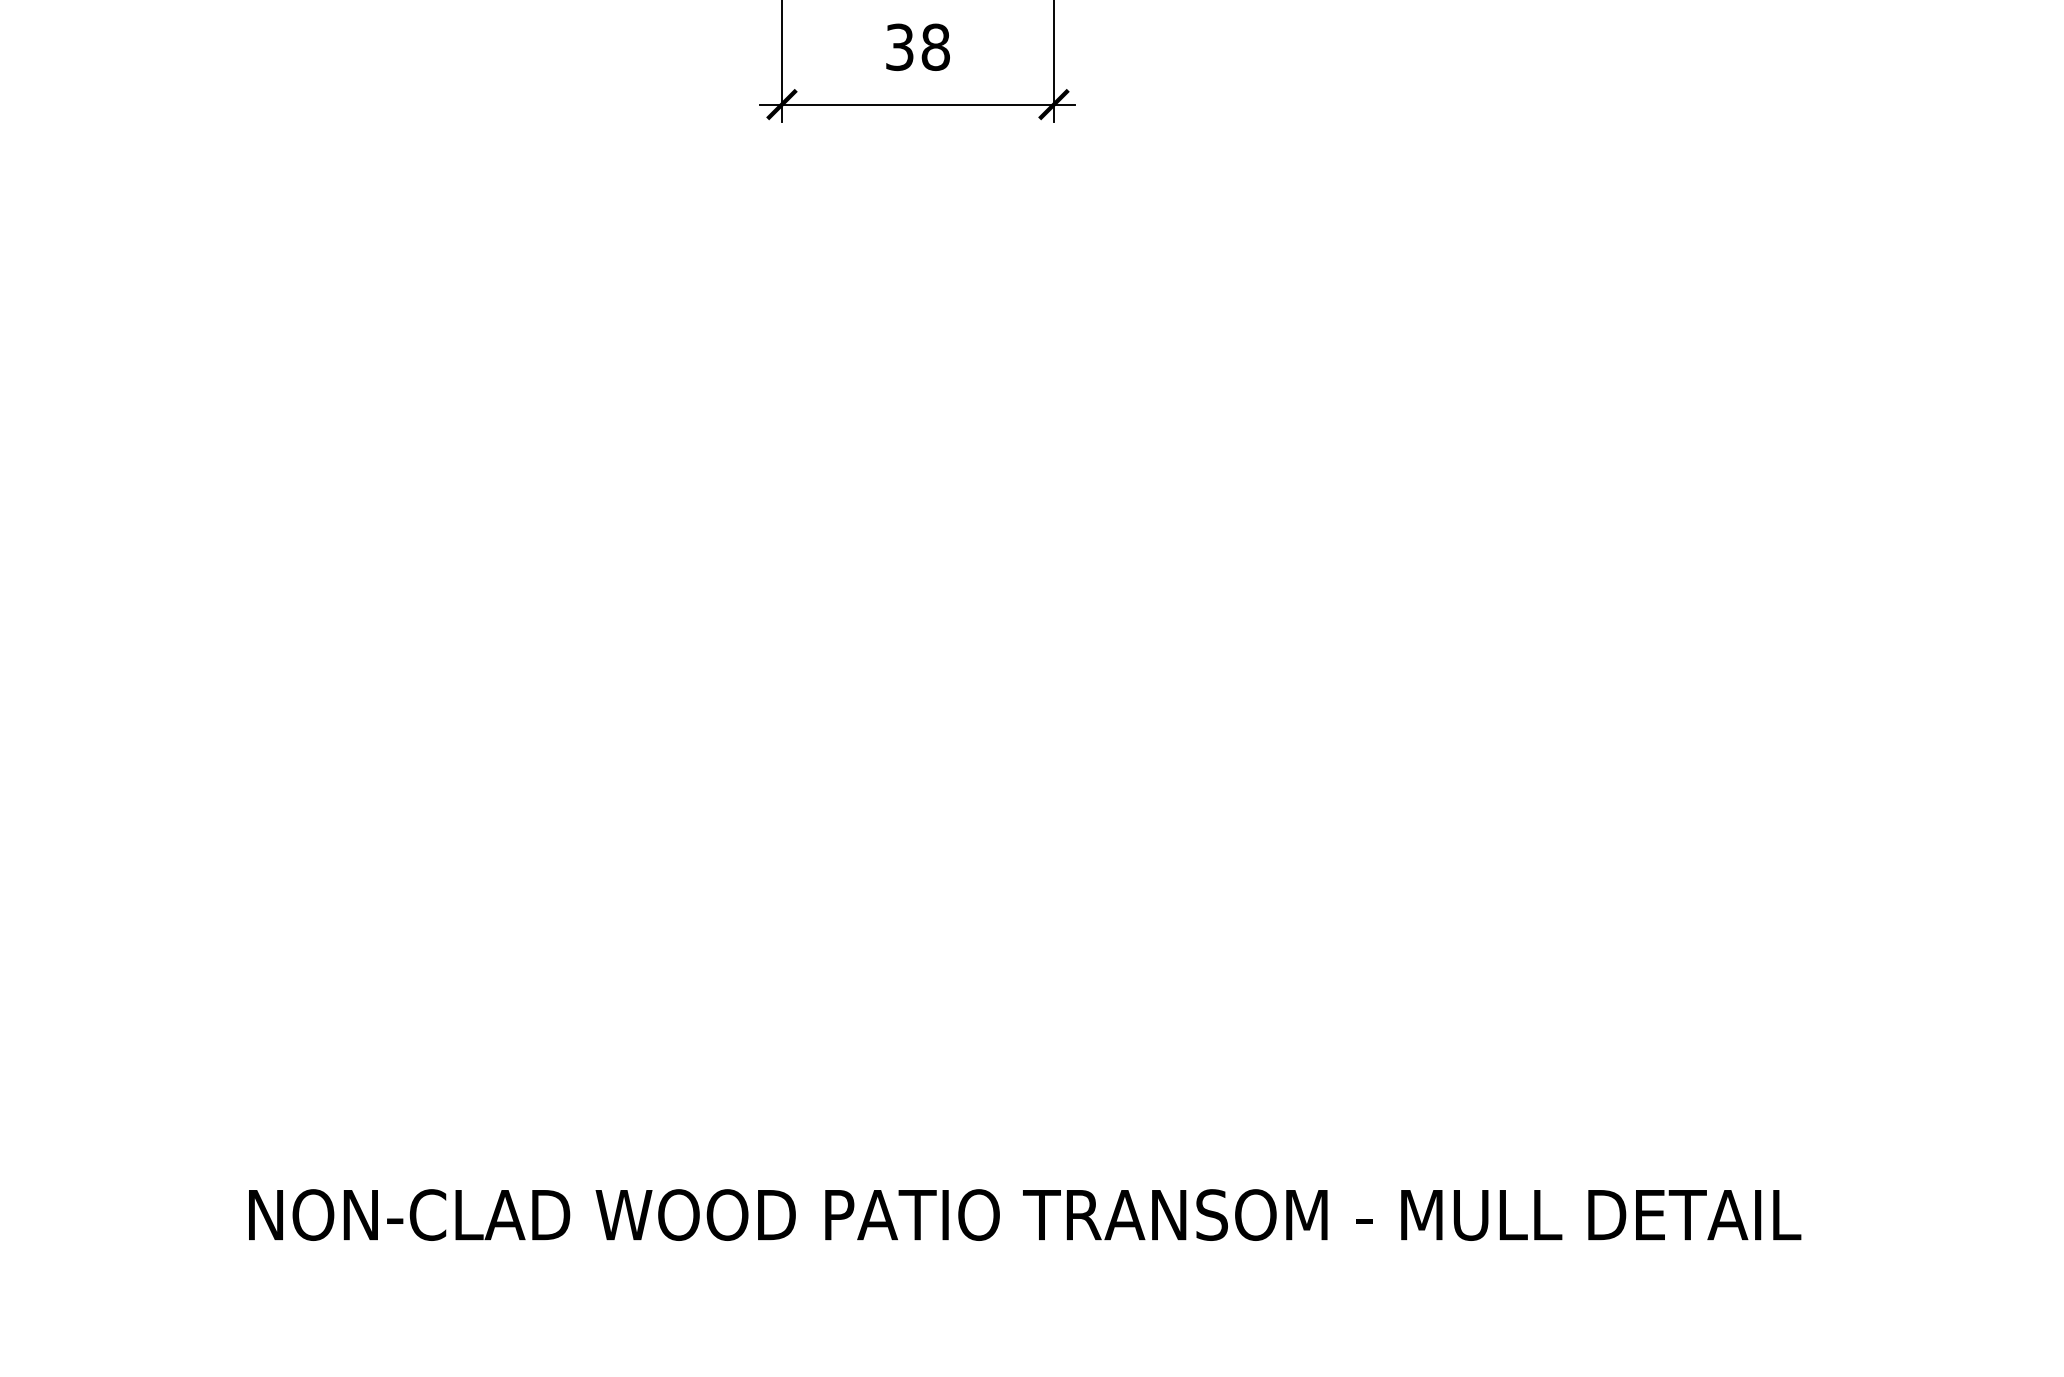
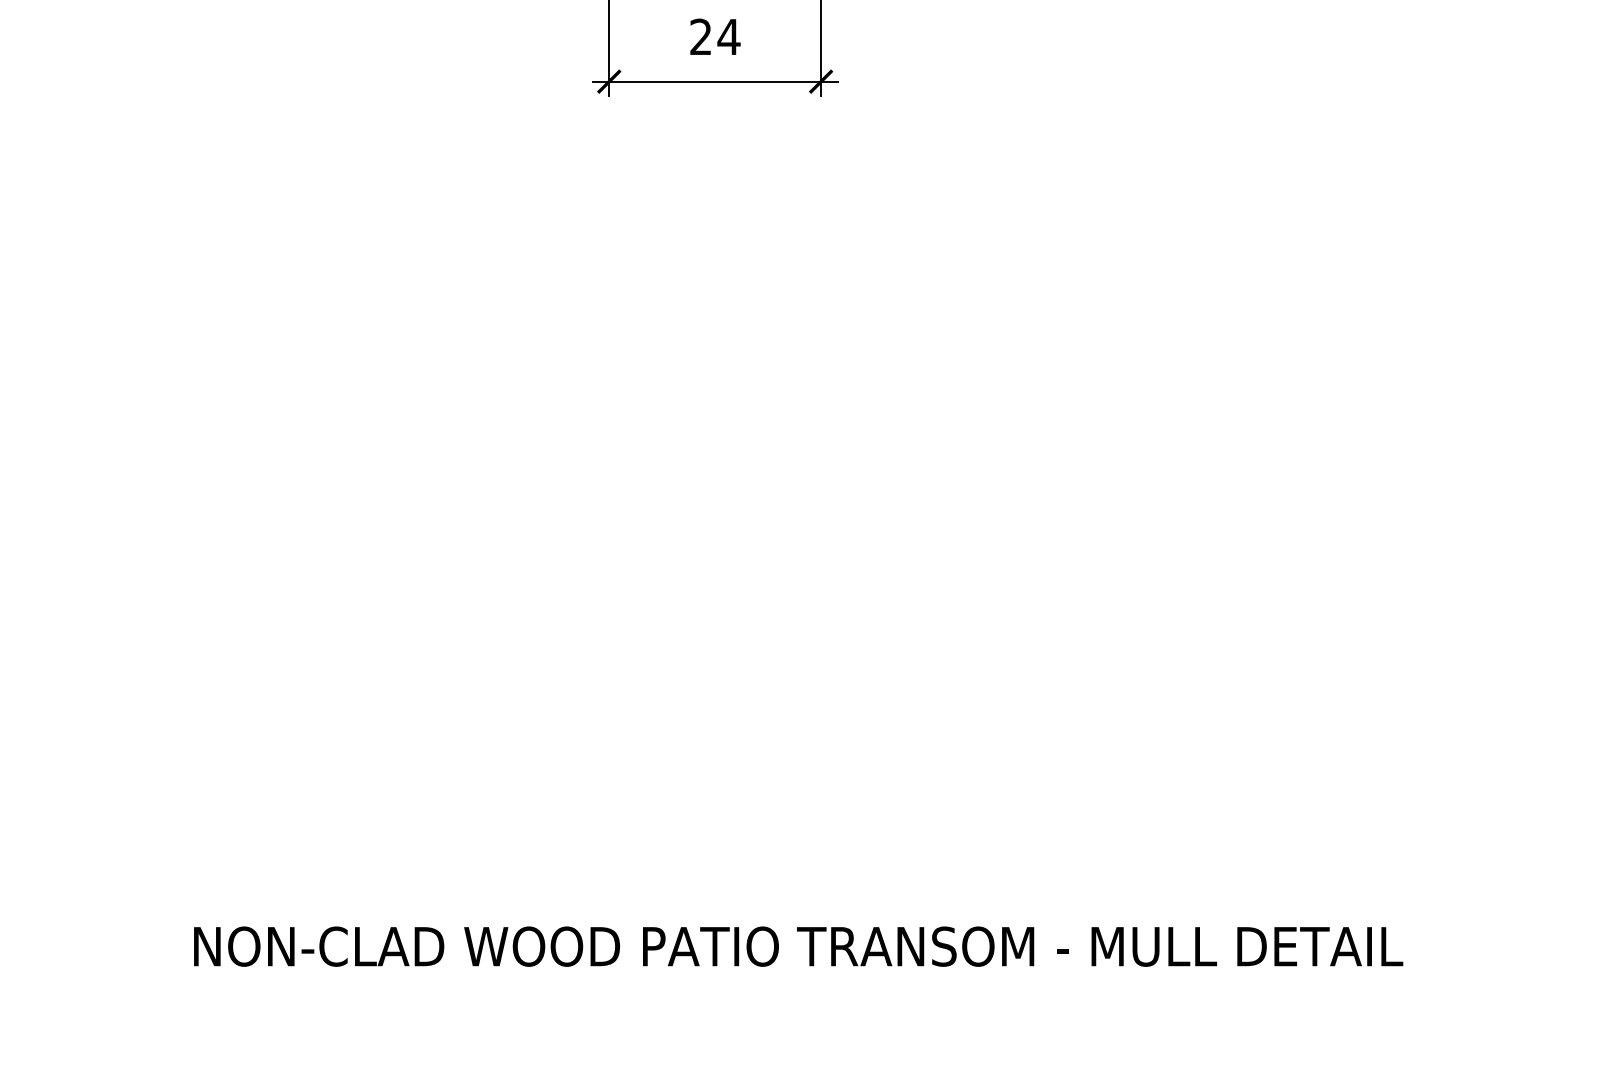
text: (918, 46) -> (715, 36), 38 -> 24

